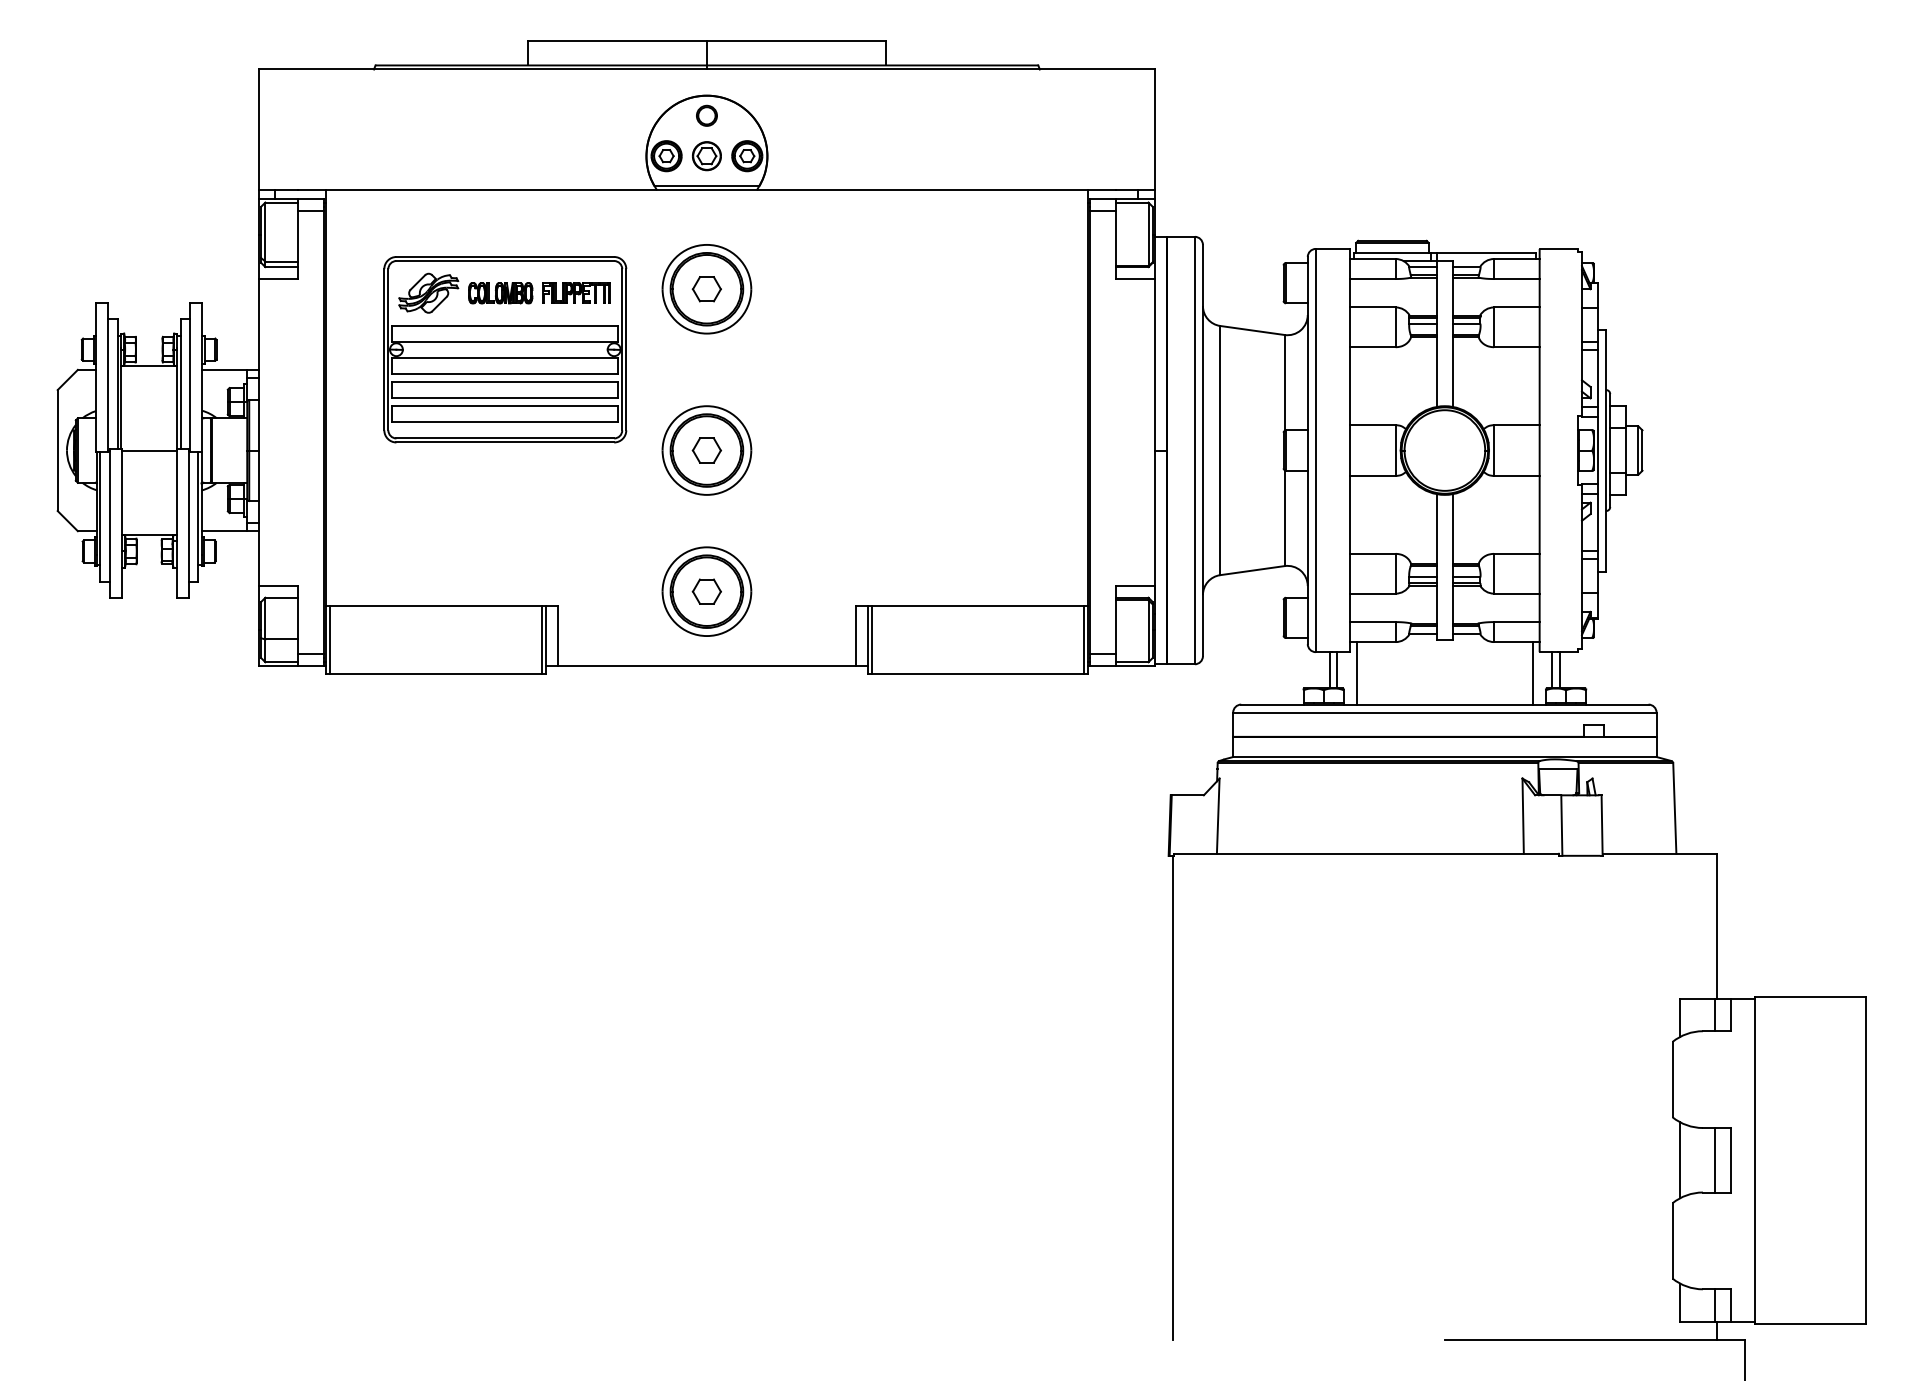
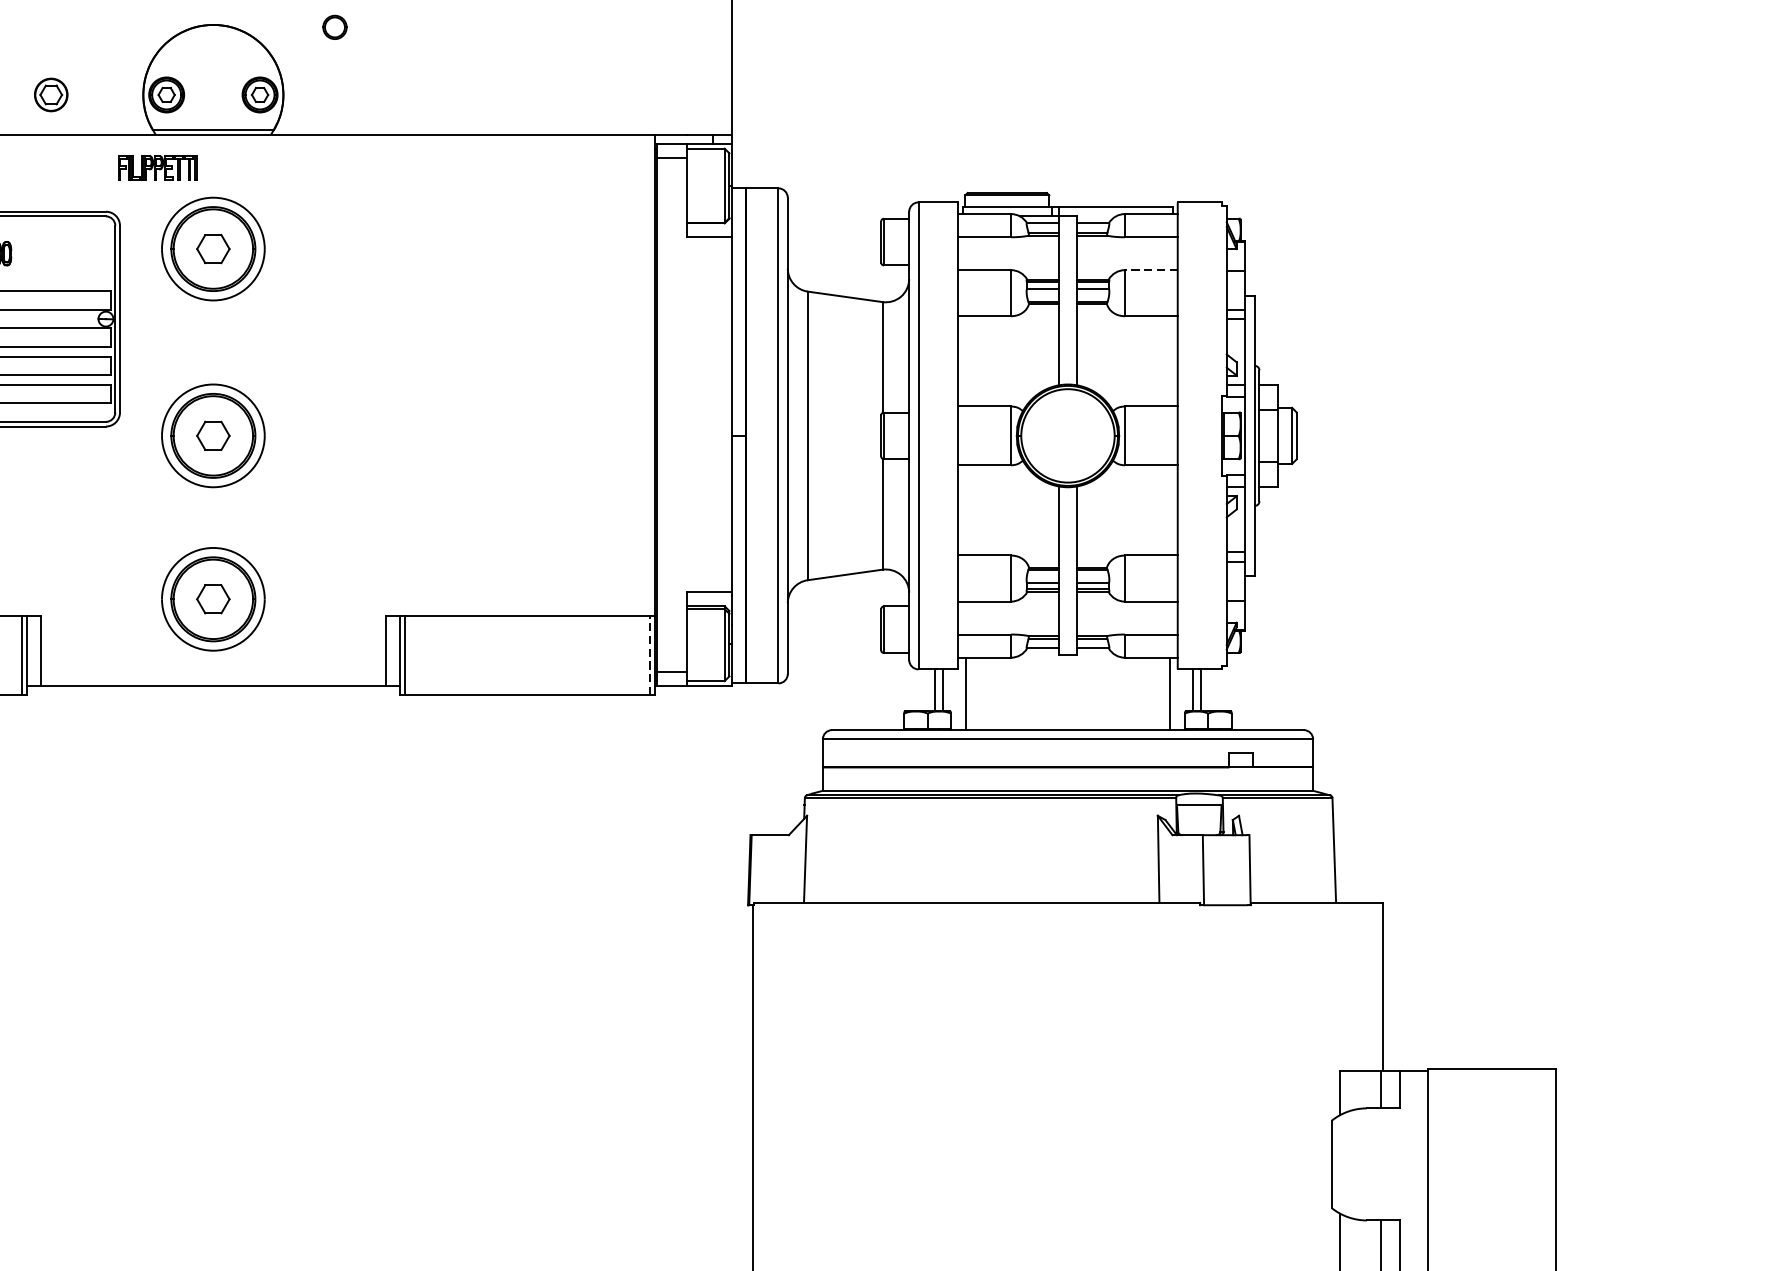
part: (706, 115) -> (334, 27), moved
part: (706, 156) -> (50, 95), moved
part: (576, 292) -> (157, 167), moved
line: (1516, 307) -> (1150, 270), solid -> dashed
line: (1083, 639) -> (649, 654), solid -> dashed

